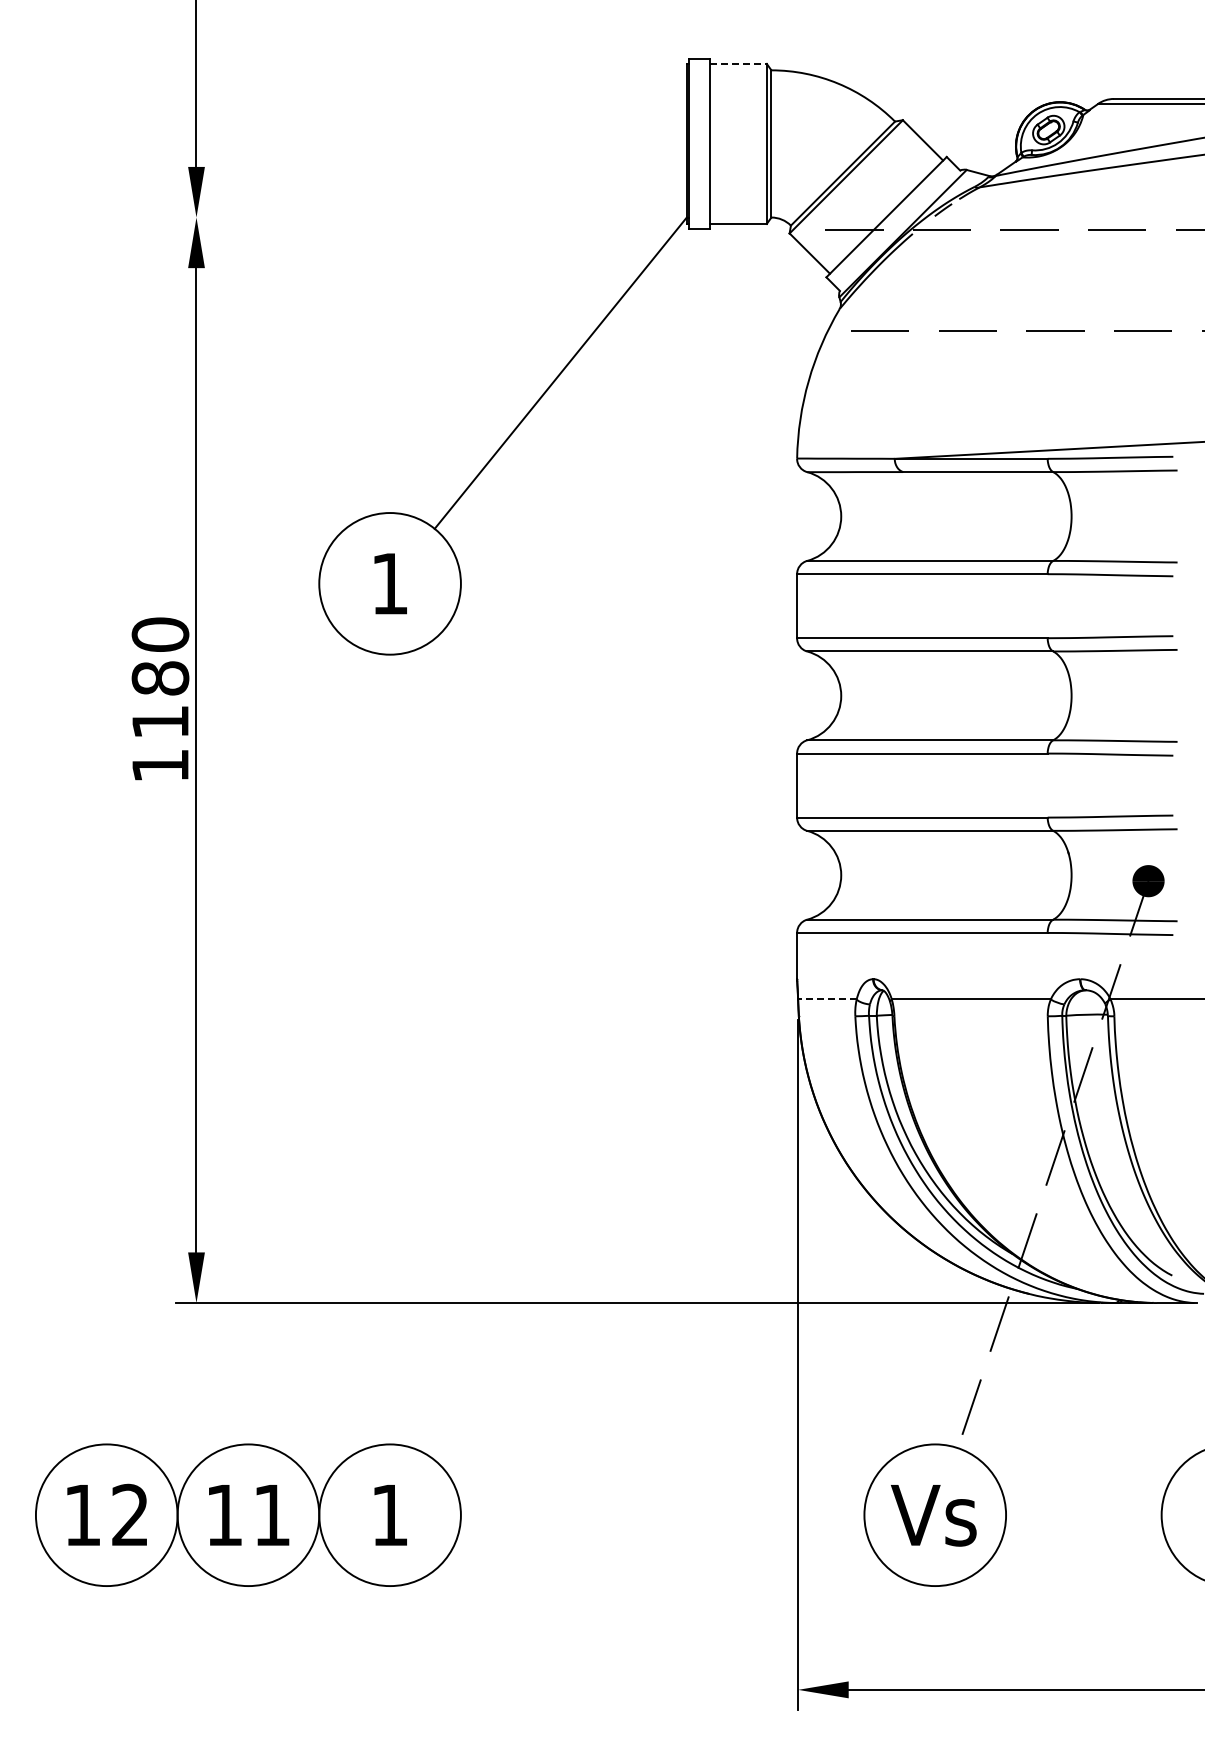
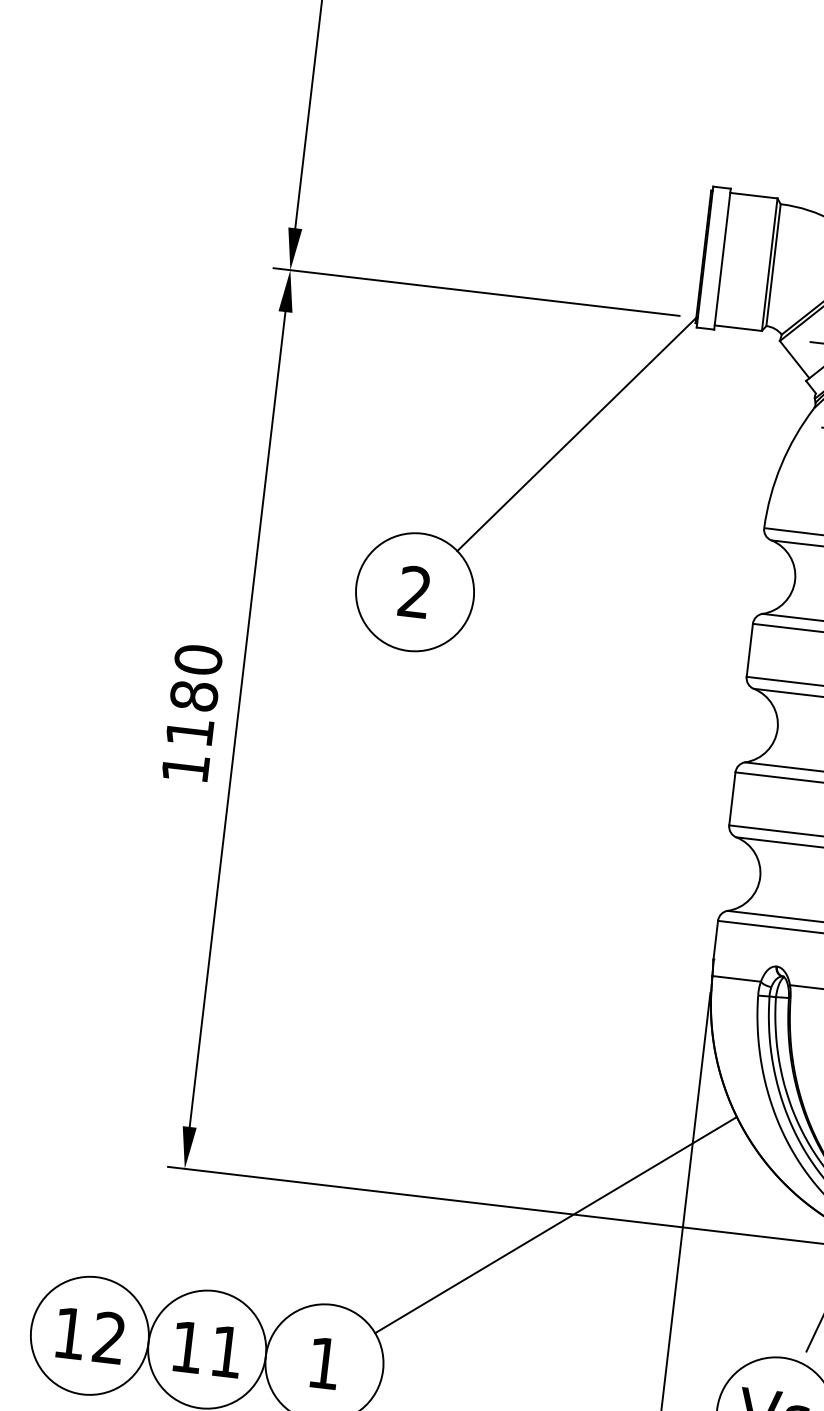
line: (738, 63) -> (754, 195), dashed -> solid
line: (421, 217) -> (476, 292), added
text: (388, 583) -> (413, 591), 1 -> 2
text: (160, 698) -> (192, 712), moved
line: (826, 999) -> (735, 978), dashed -> solid
line: (646, 1318) -> (555, 1225), added

